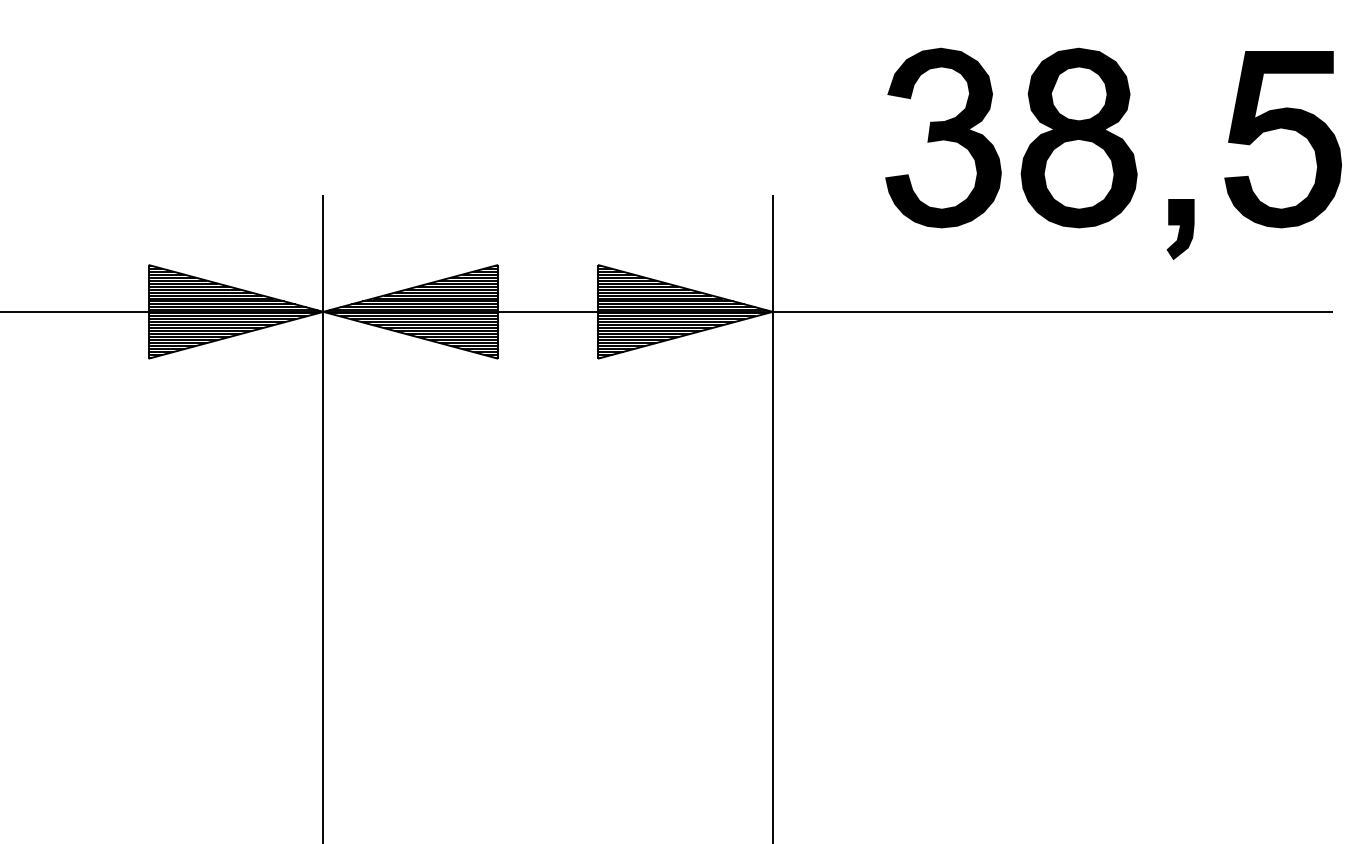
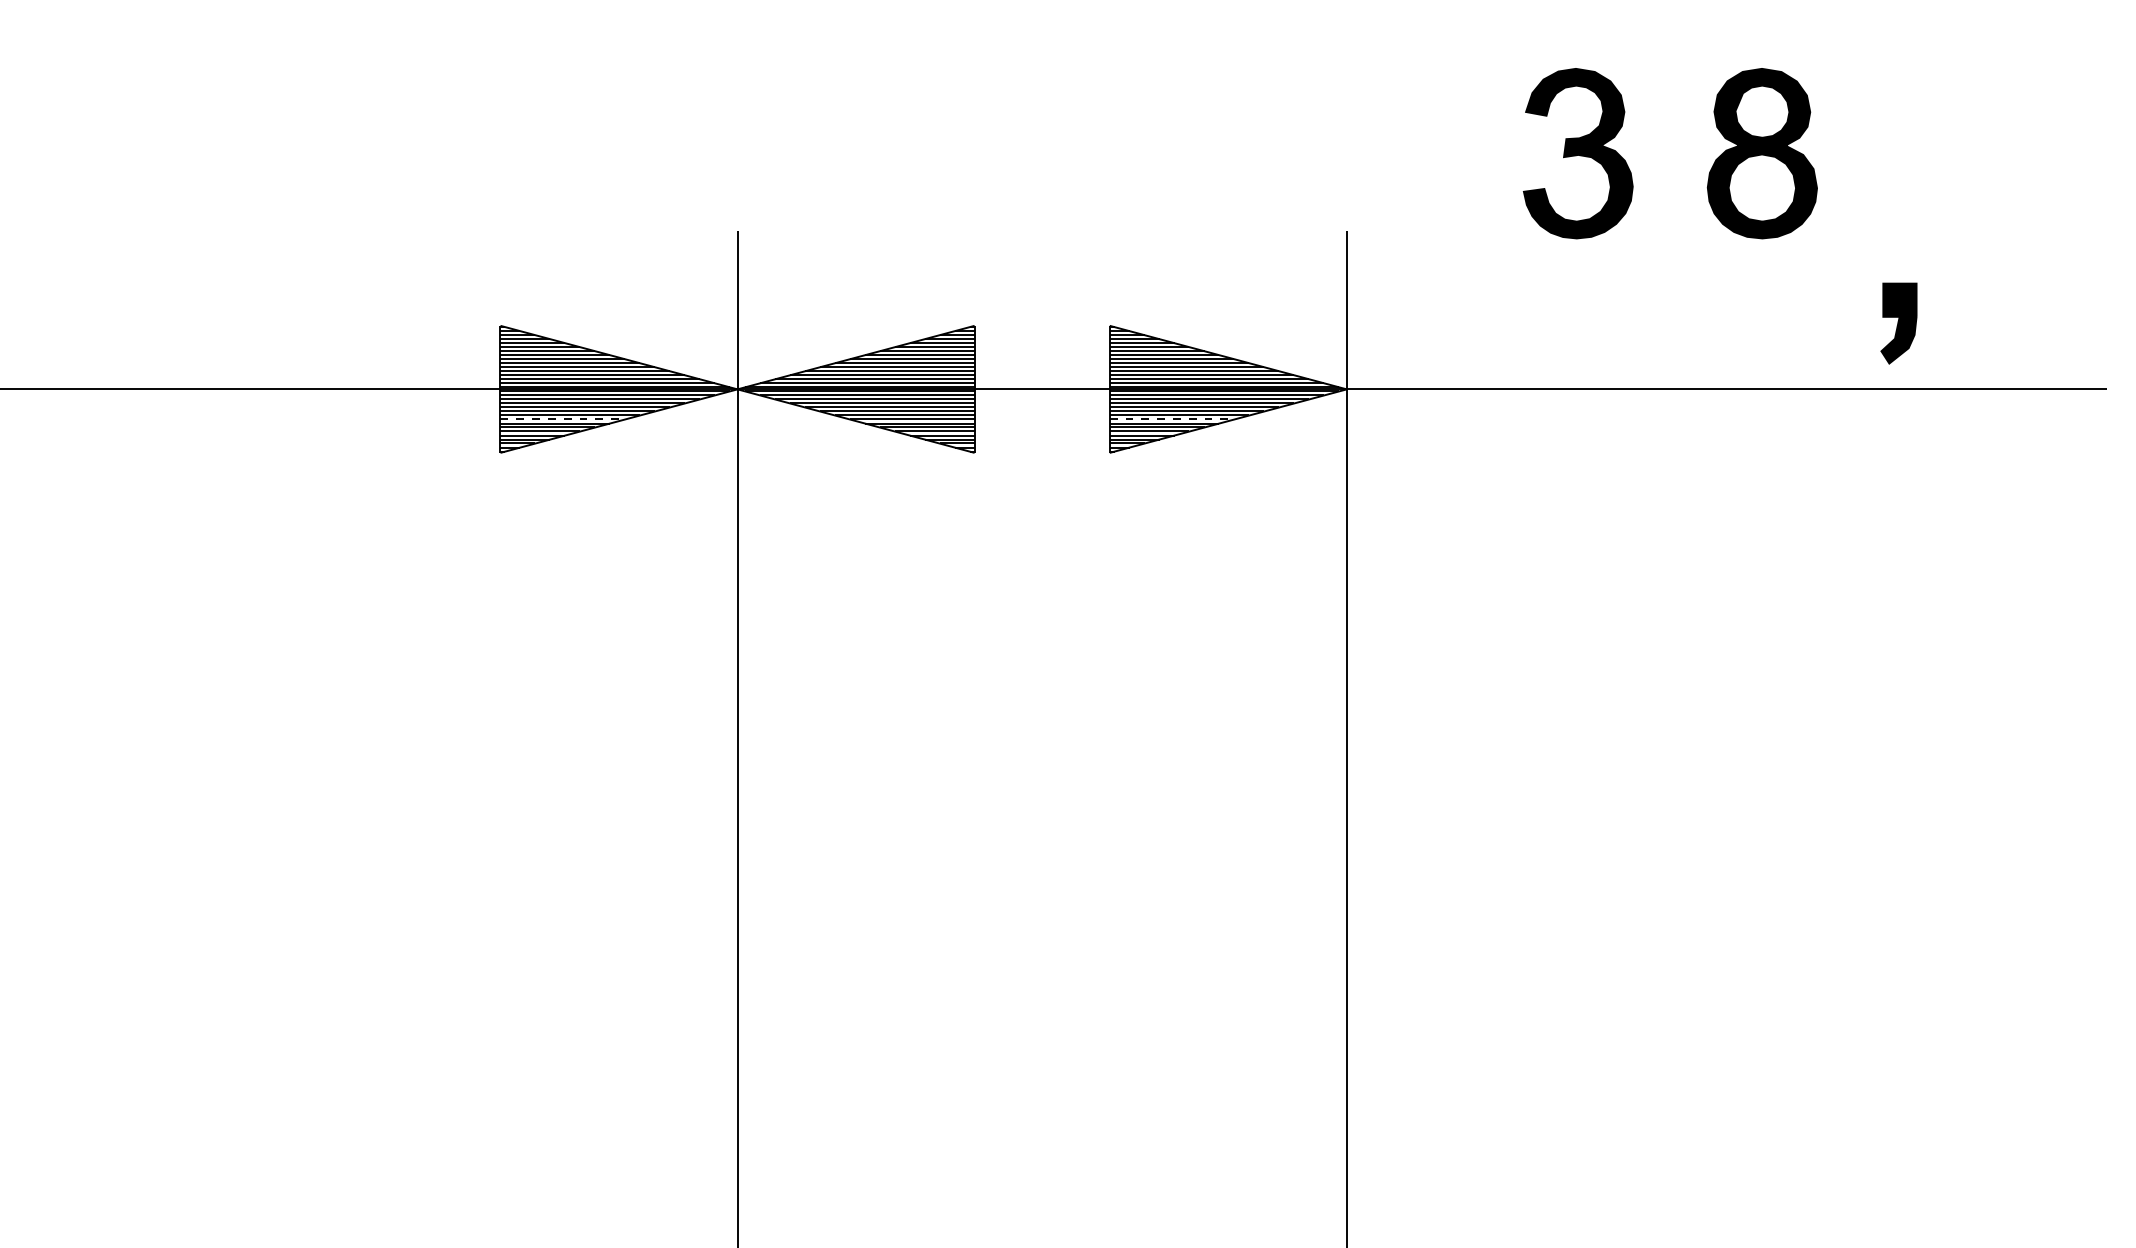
part: (1285, 129) -> (2041, 141), removed
part: (942, 137) -> (1577, 153), size x0.7
part: (1079, 137) -> (1762, 153), size x0.7
part: (1180, 229) -> (1898, 323), moved
line: (195, 334) -> (563, 419), solid -> dashed
line: (644, 334) -> (1172, 419), solid -> dashed

